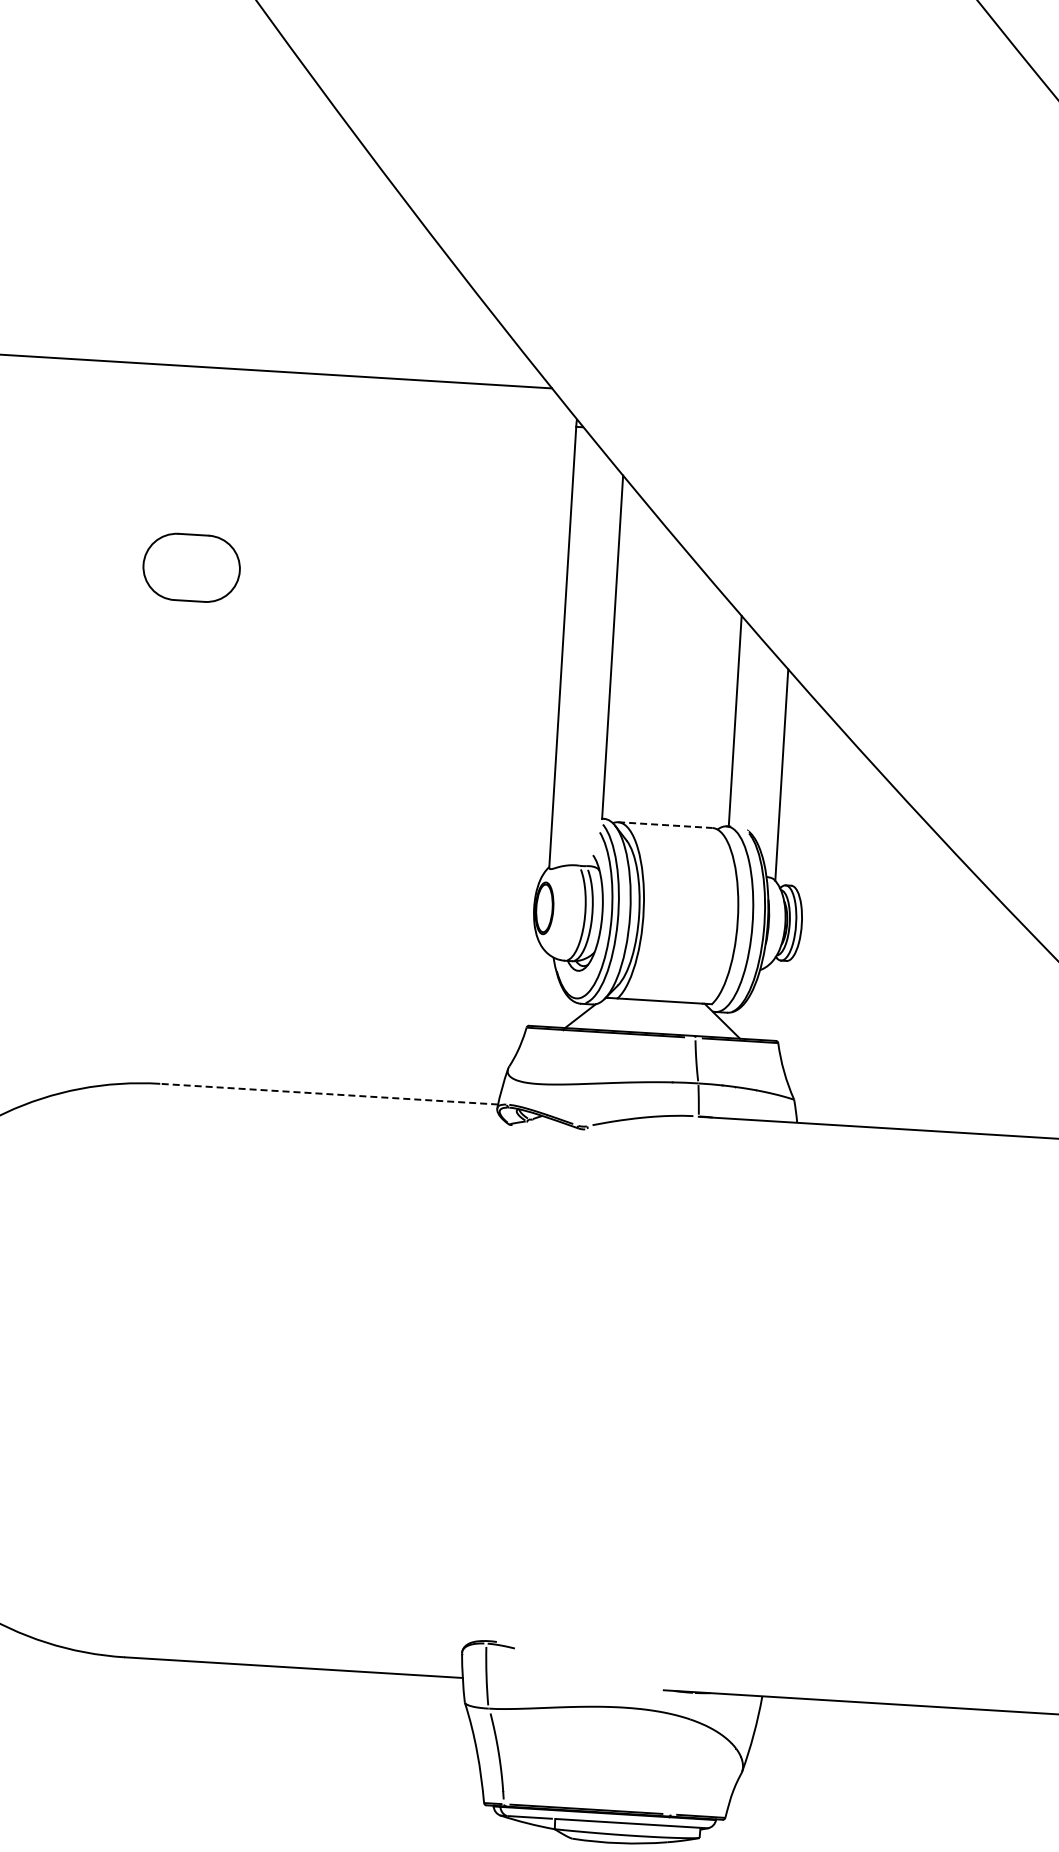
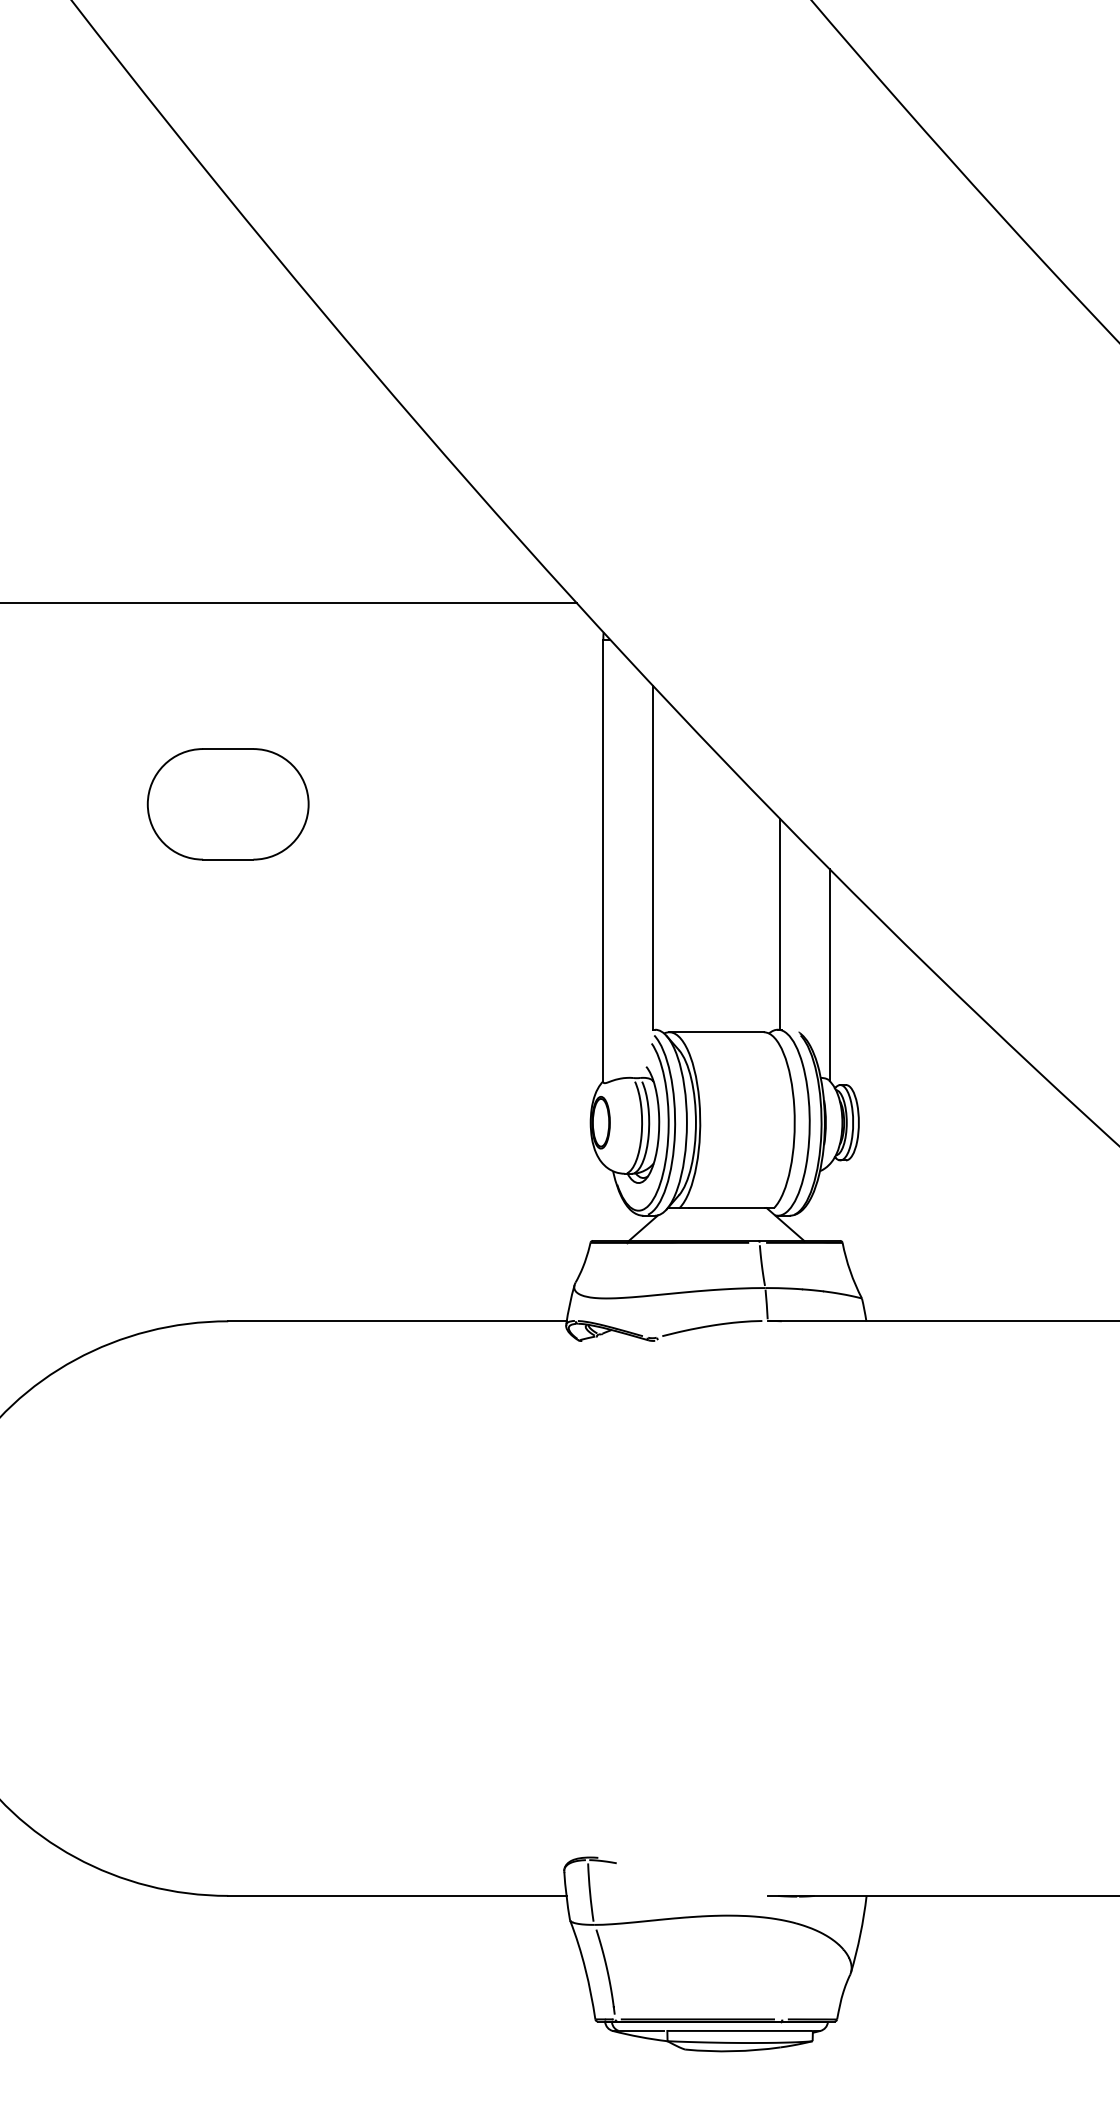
part: (191, 567) -> (227, 804), size x1.67
line: (666, 825) -> (717, 1032), dashed -> solid
line: (328, 1094) -> (396, 1321), dashed -> solid

